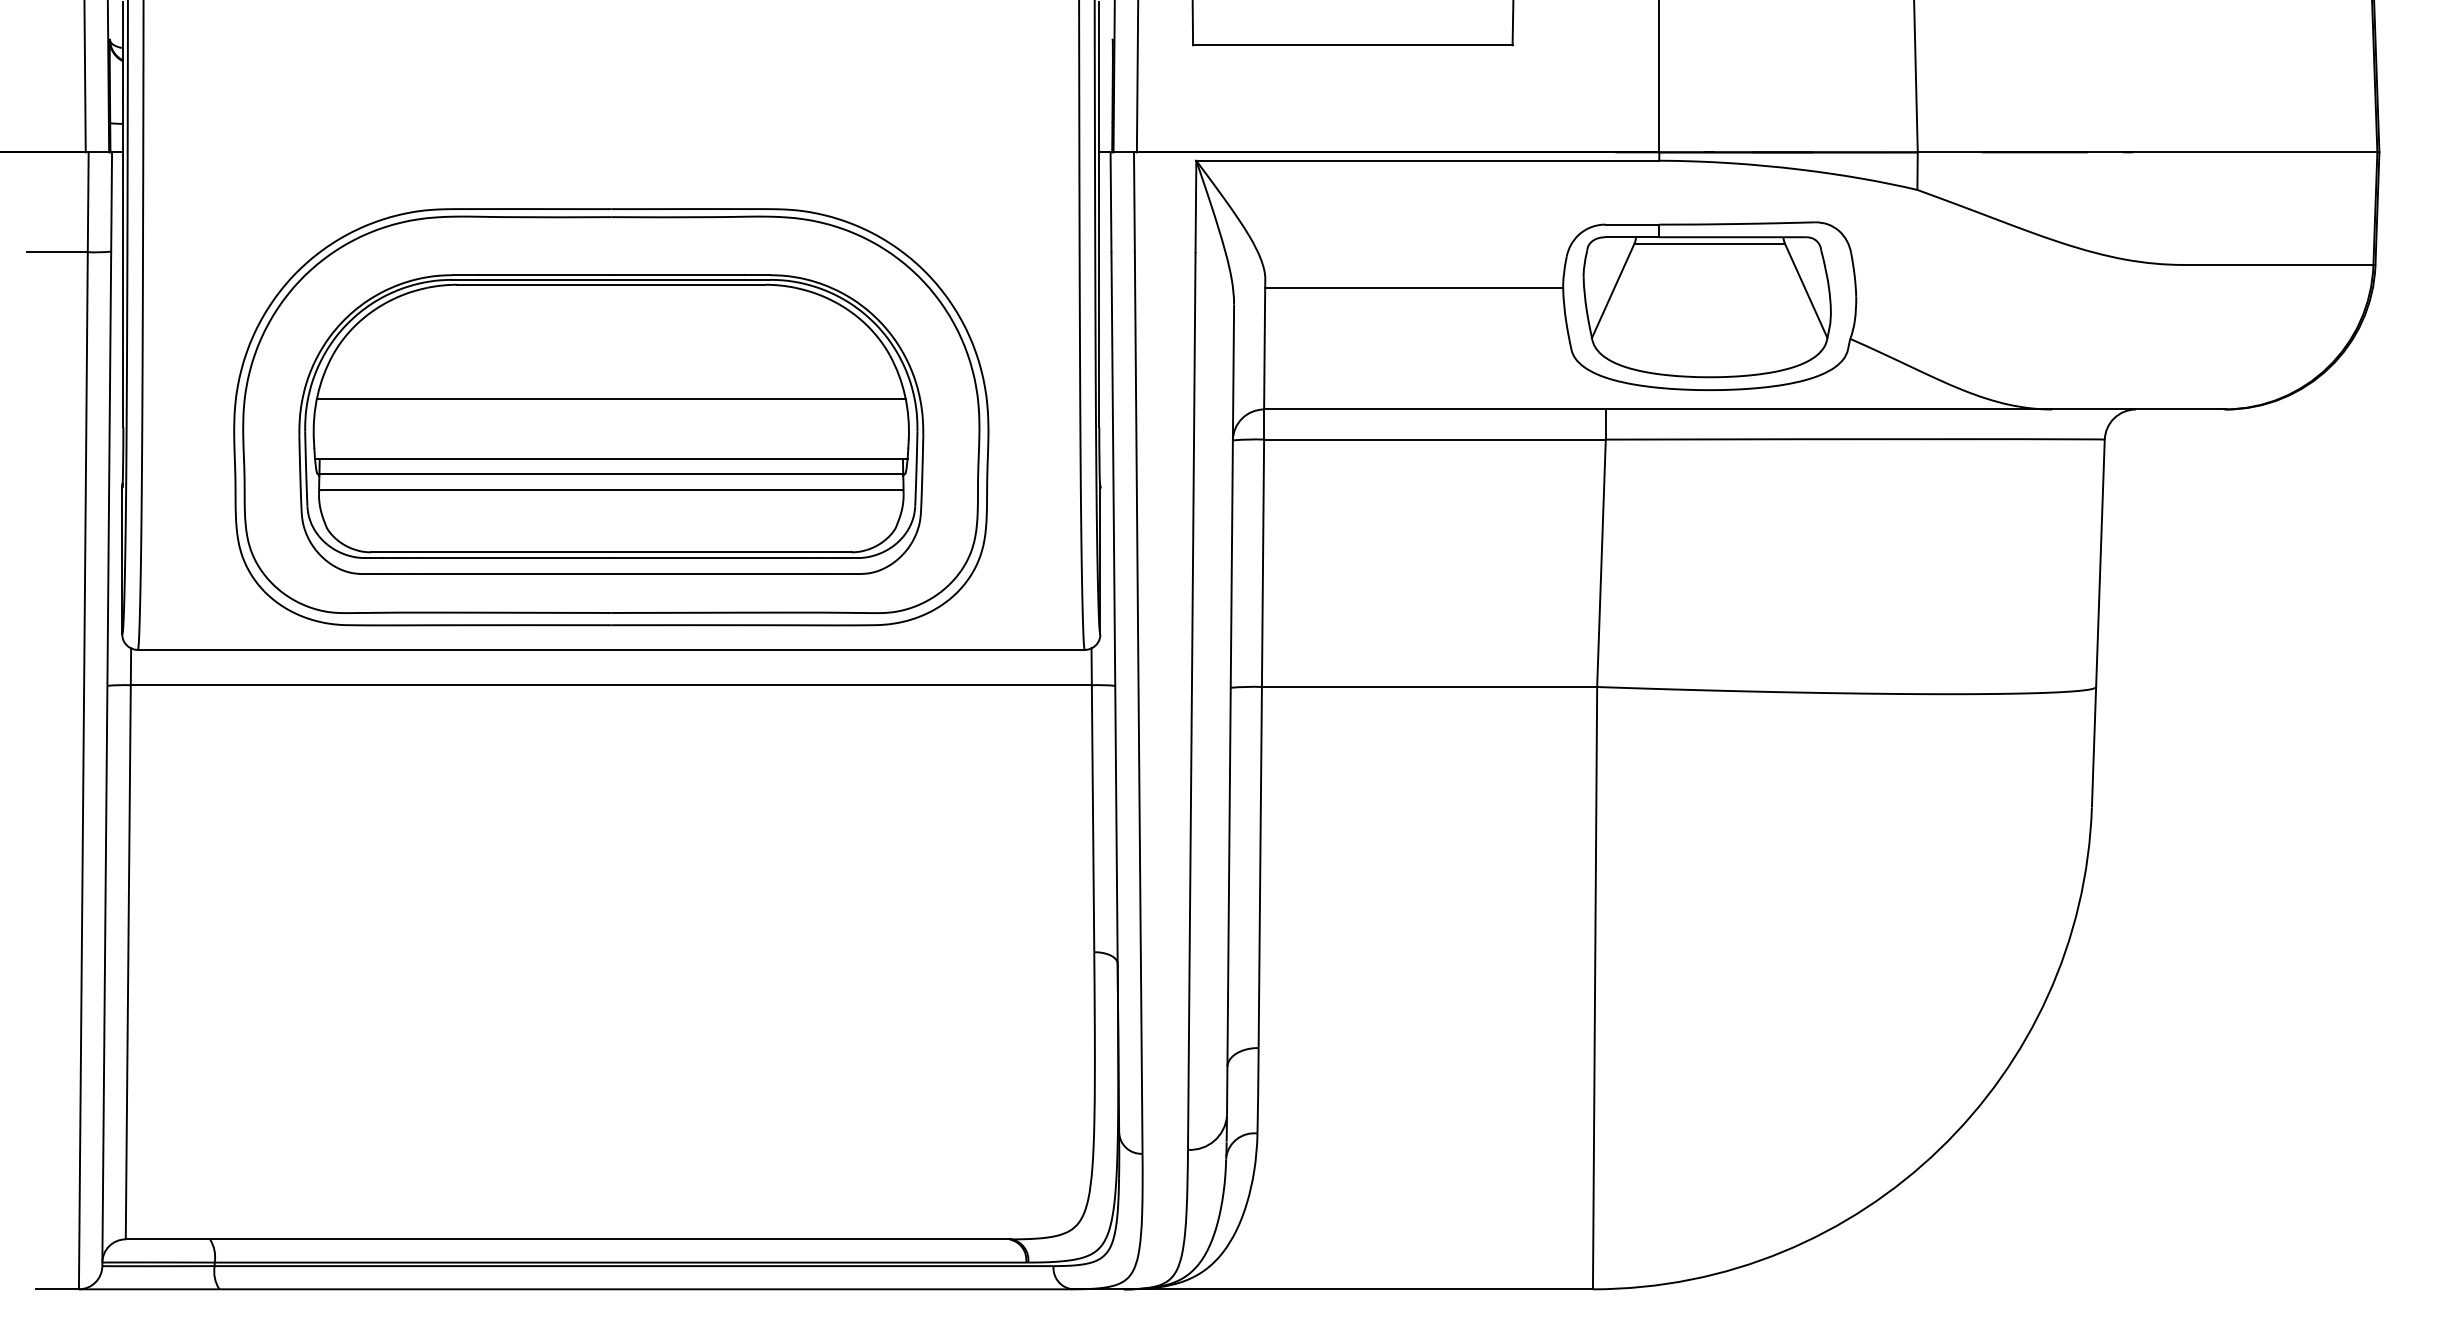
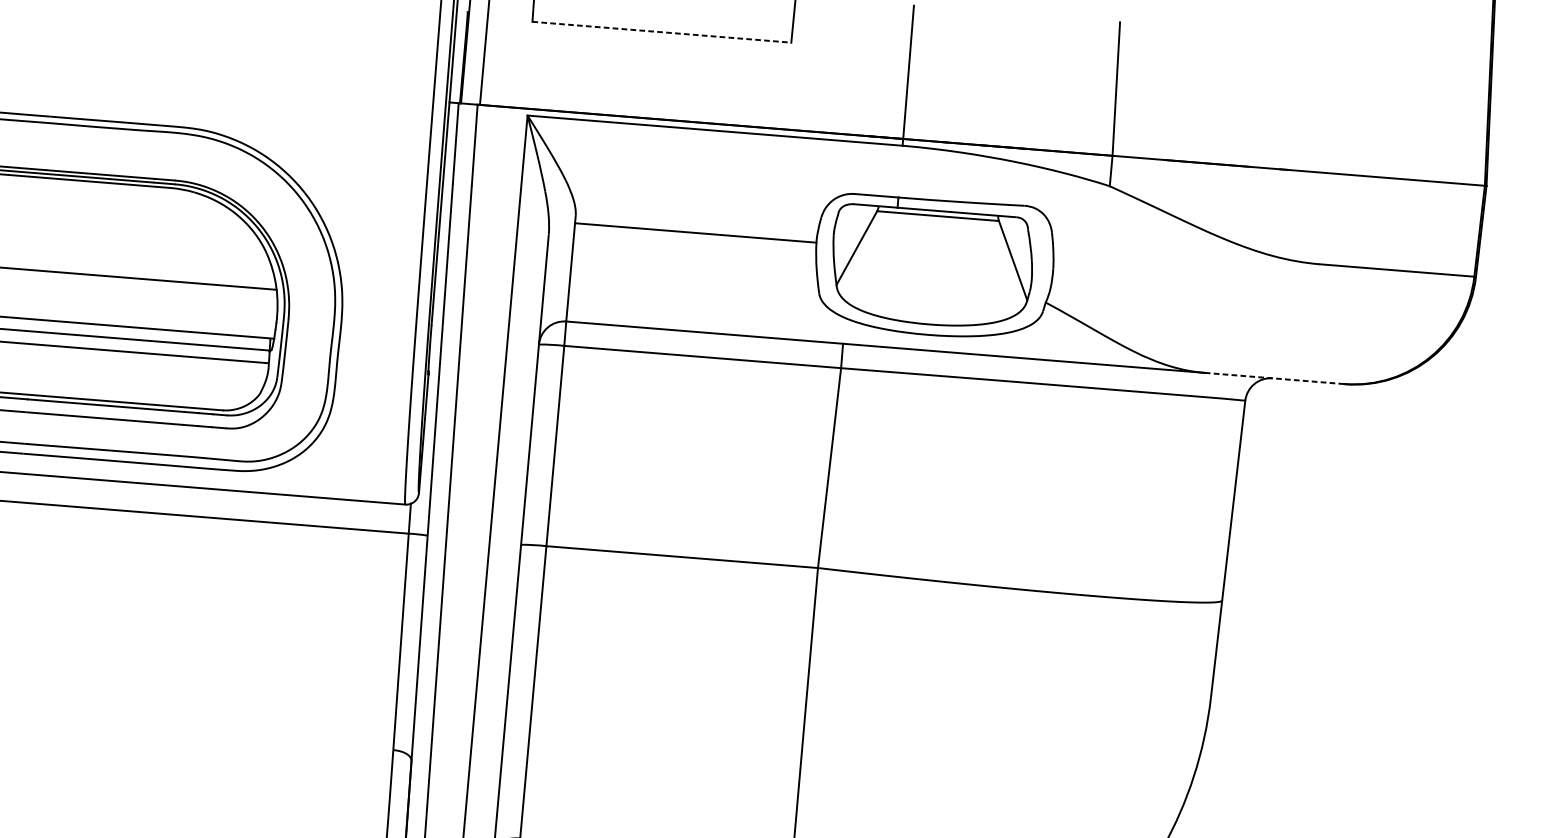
line: (1352, 45) -> (661, 32), solid -> dashed
line: (2138, 409) -> (1274, 378), solid -> dashed

